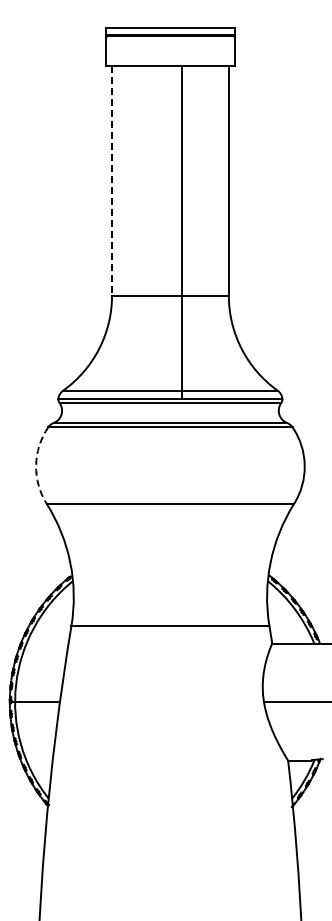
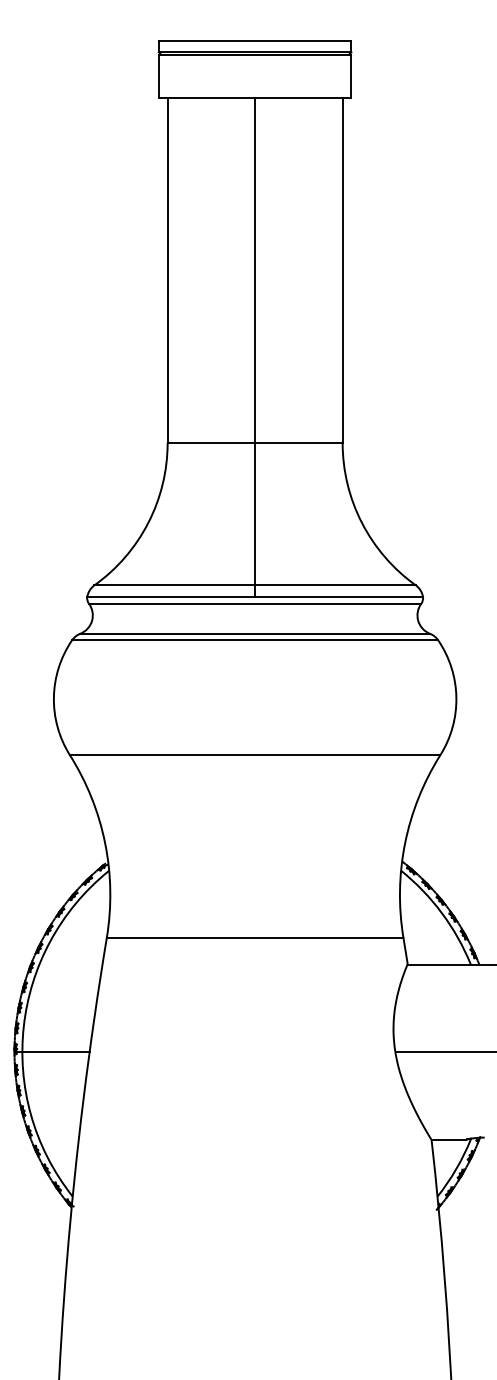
line: (112, 181) -> (168, 271), dashed -> solid
line: (182, 231) -> (255, 346), moved
arc: (36, 465) -> (54, 697), dashed -> solid

